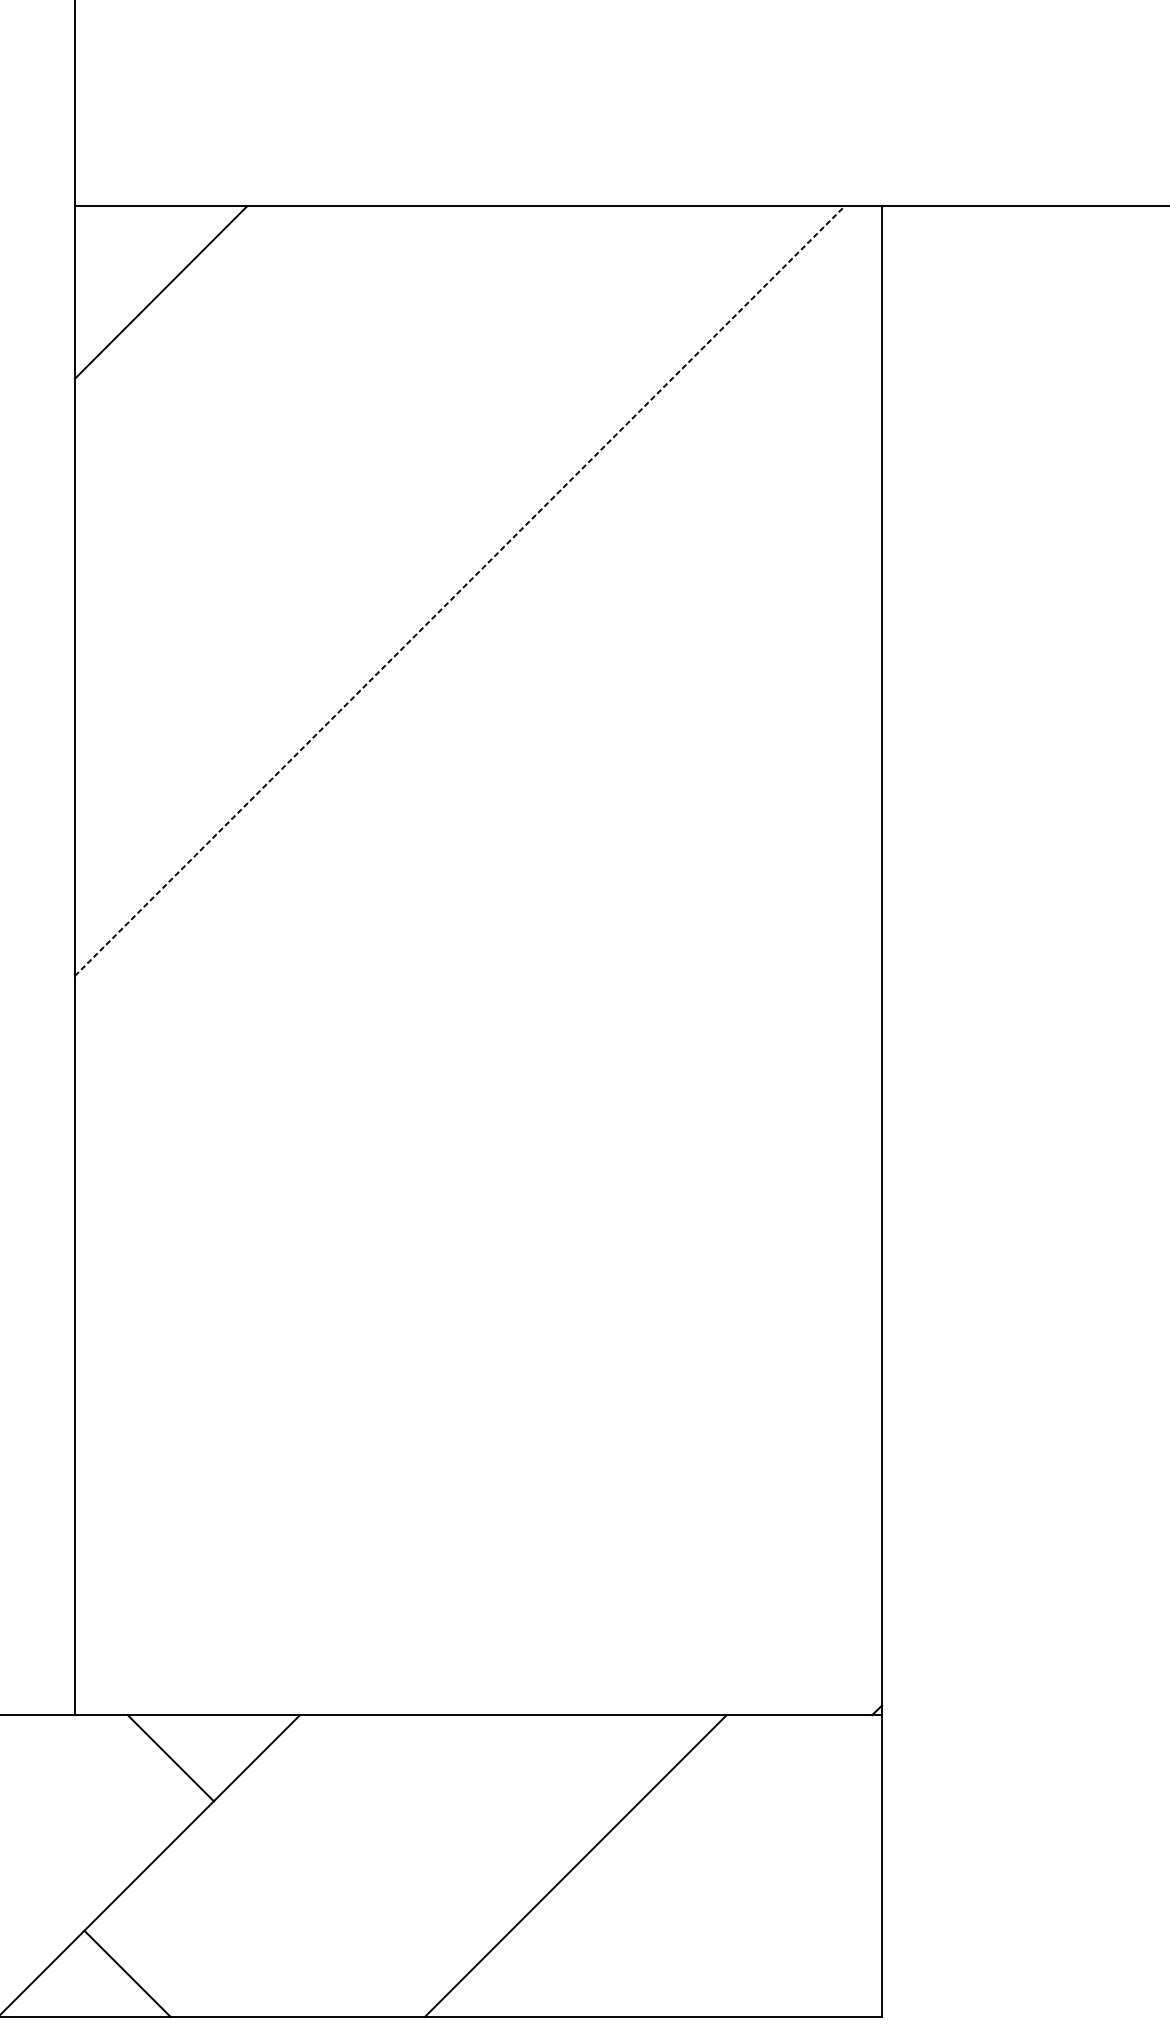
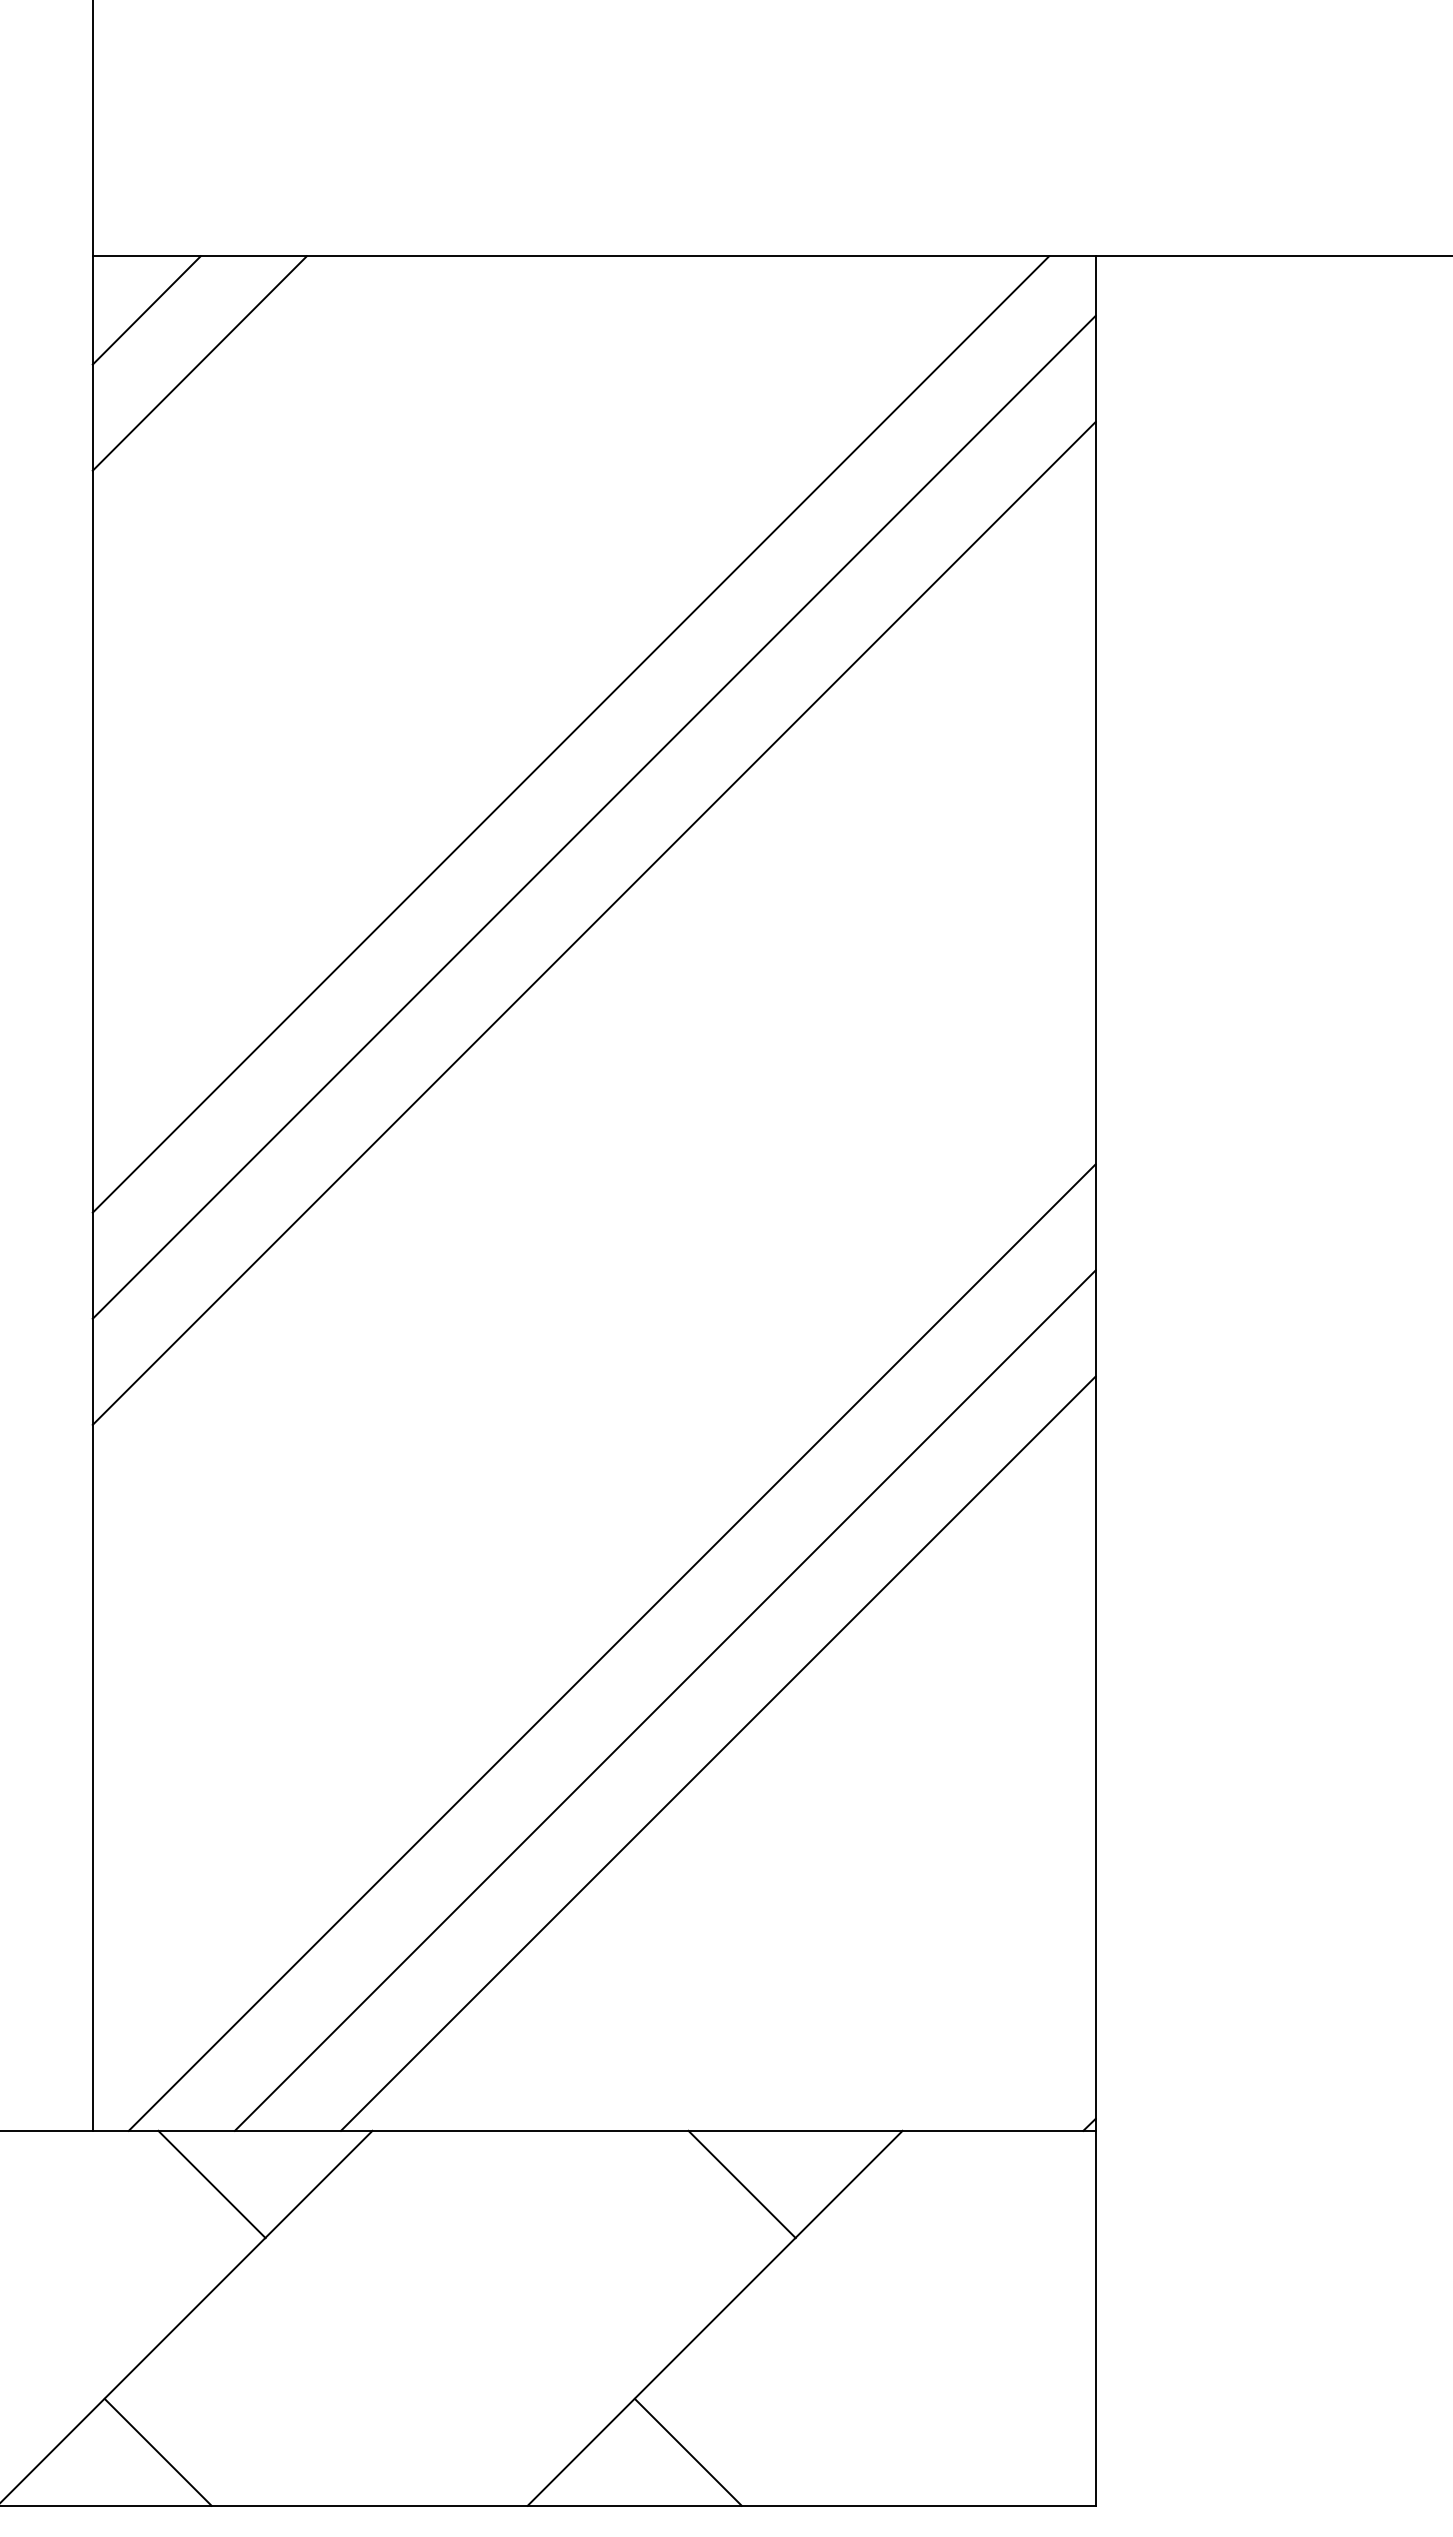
line: (118, 249) -> (146, 310), added
line: (460, 591) -> (571, 734), dashed -> solid
line: (477, 657) -> (593, 816), added
line: (477, 742) -> (593, 922), added
line: (492, 1326) -> (611, 1647), added
line: (535, 1368) -> (664, 1700), added
line: (577, 1411) -> (717, 1753), added
line: (597, 1758) -> (741, 2184), added
line: (553, 1973) -> (687, 2451), added

